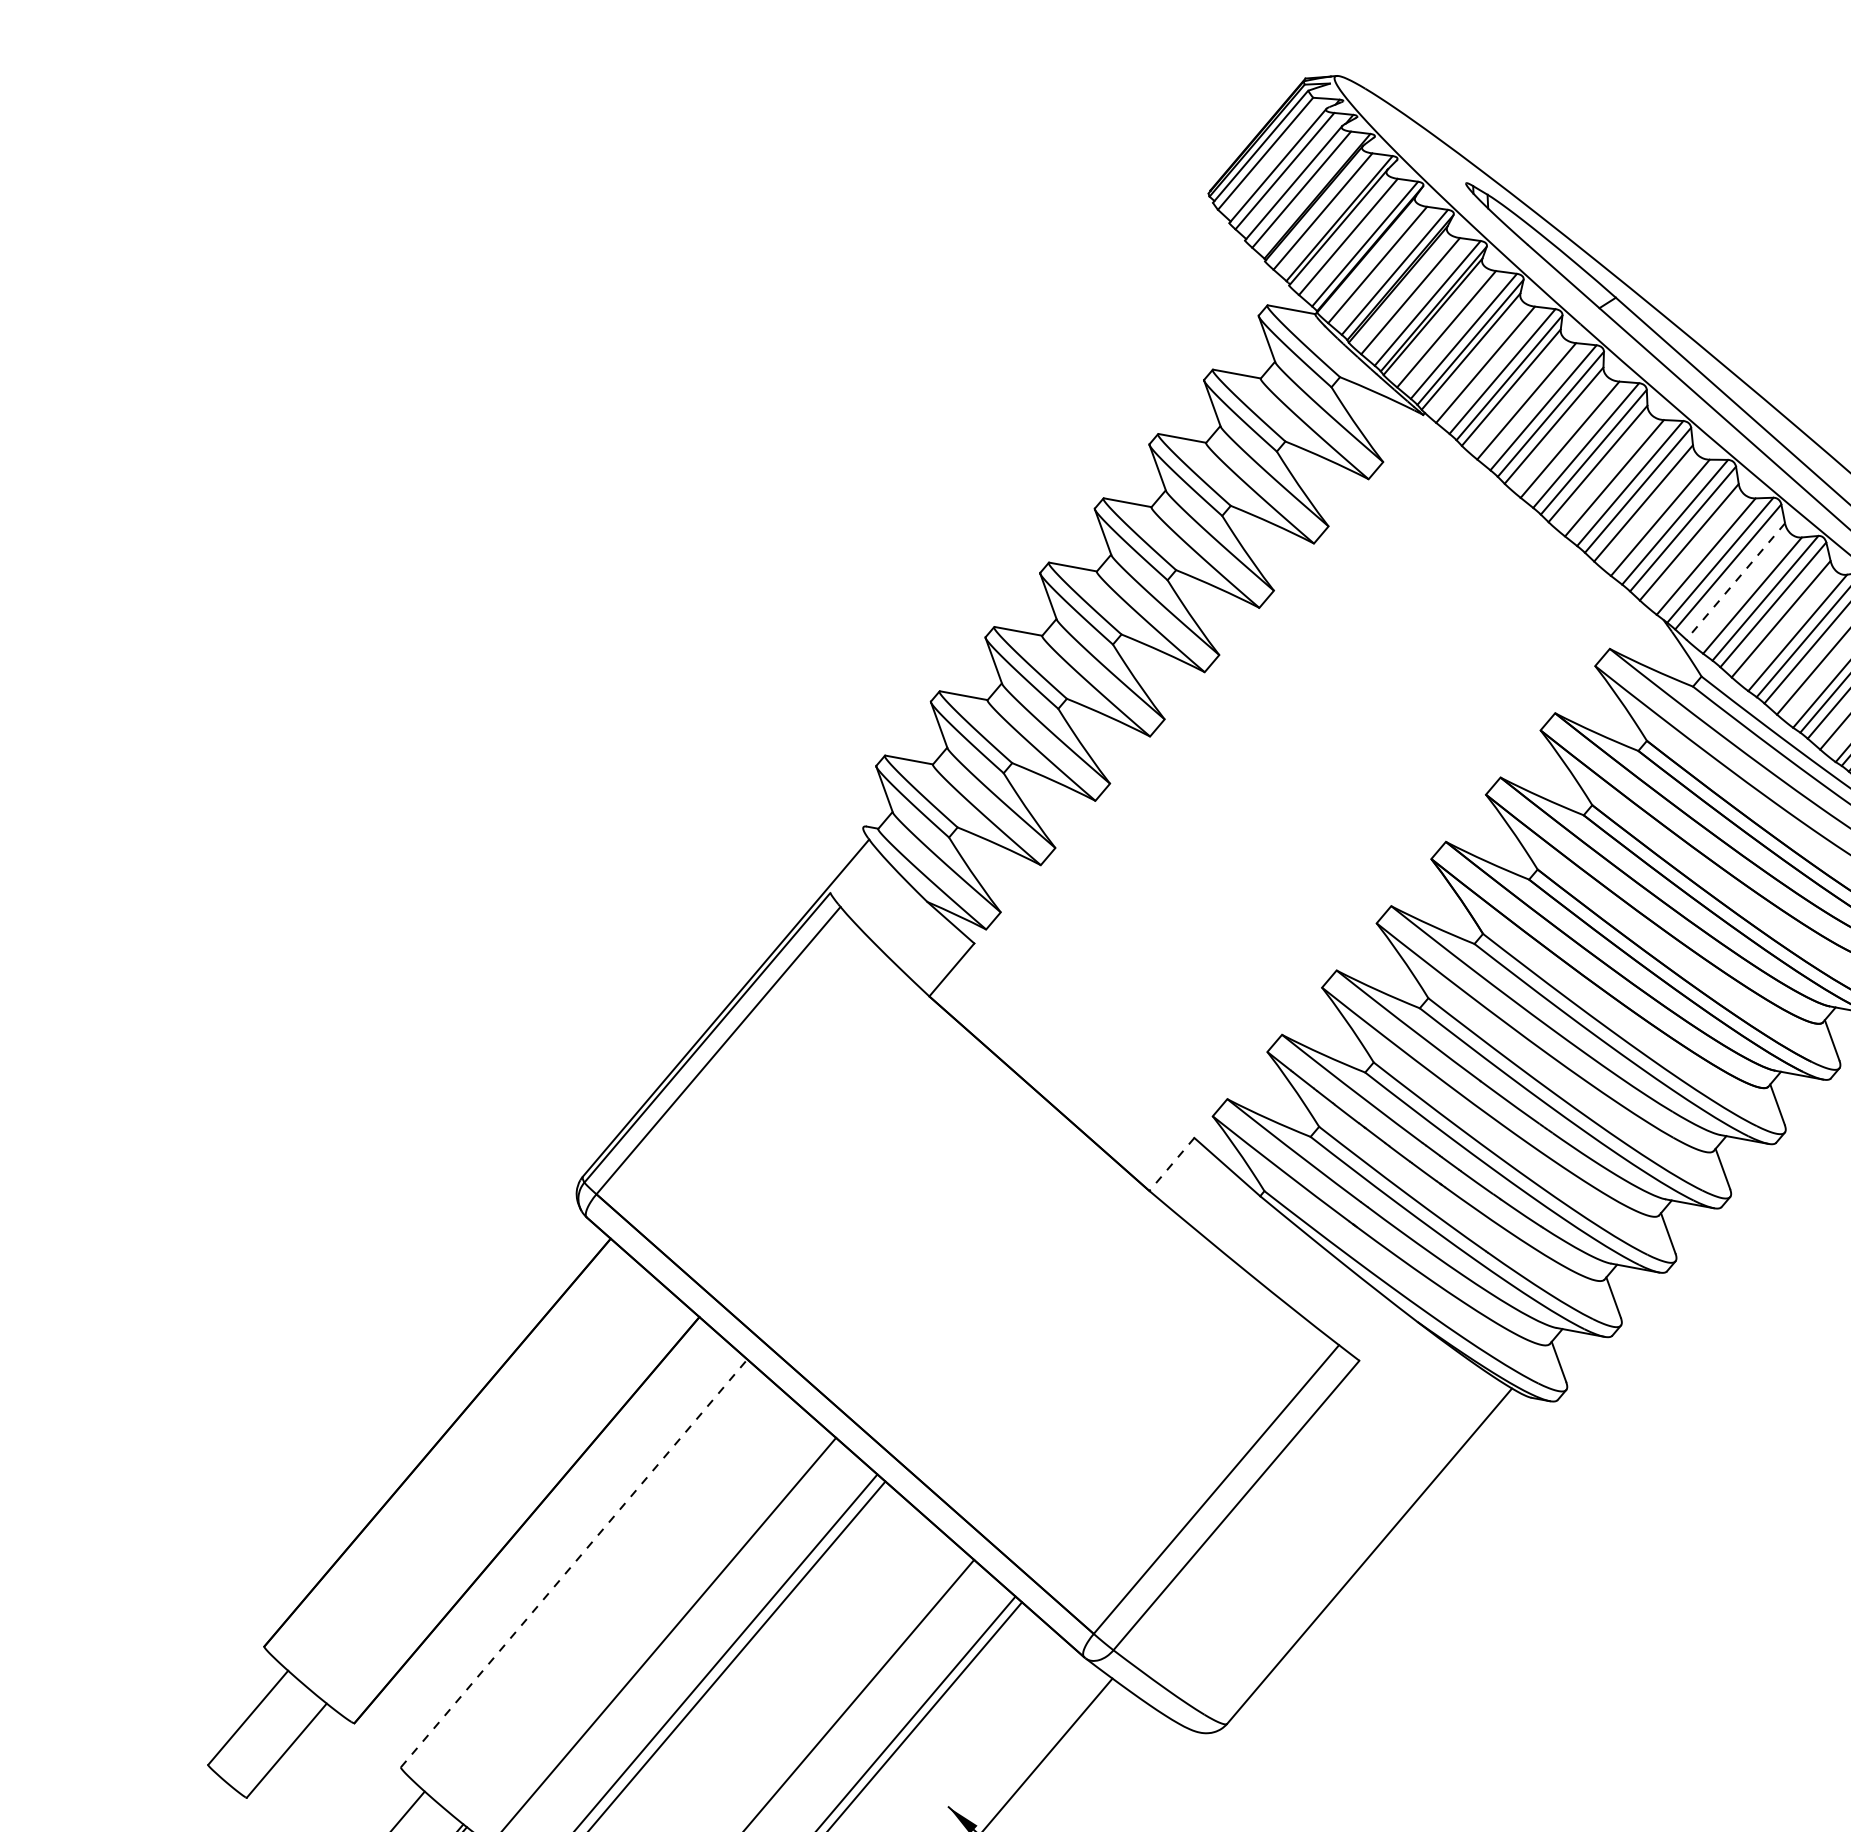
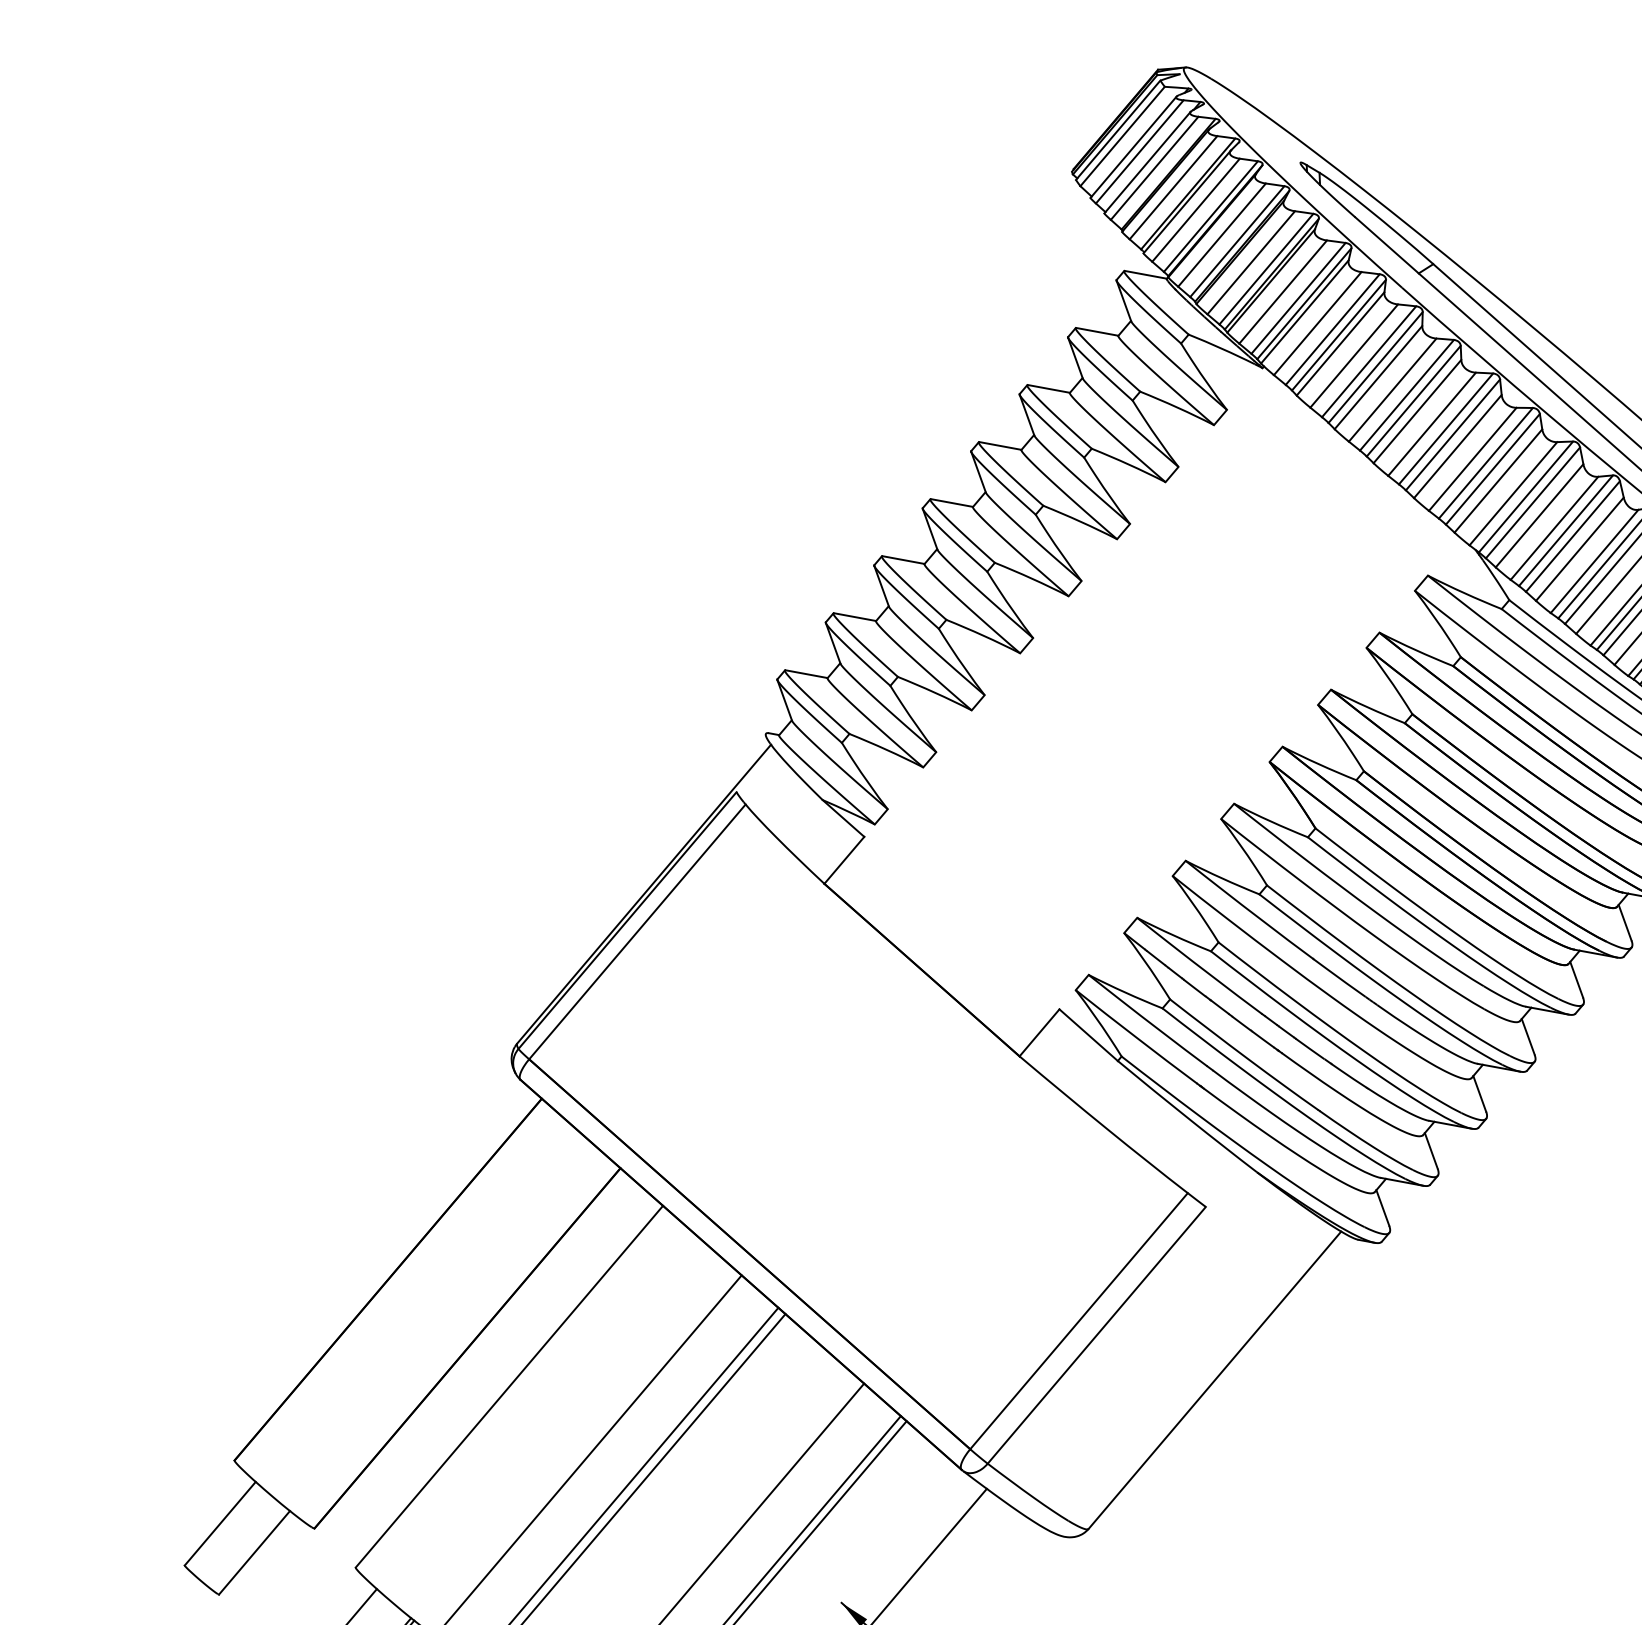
line: (1735, 581) -> (1539, 515), dashed -> solid
line: (1171, 1164) -> (1039, 1032), dashed -> solid
line: (574, 1563) -> (509, 1386), dashed -> solid

